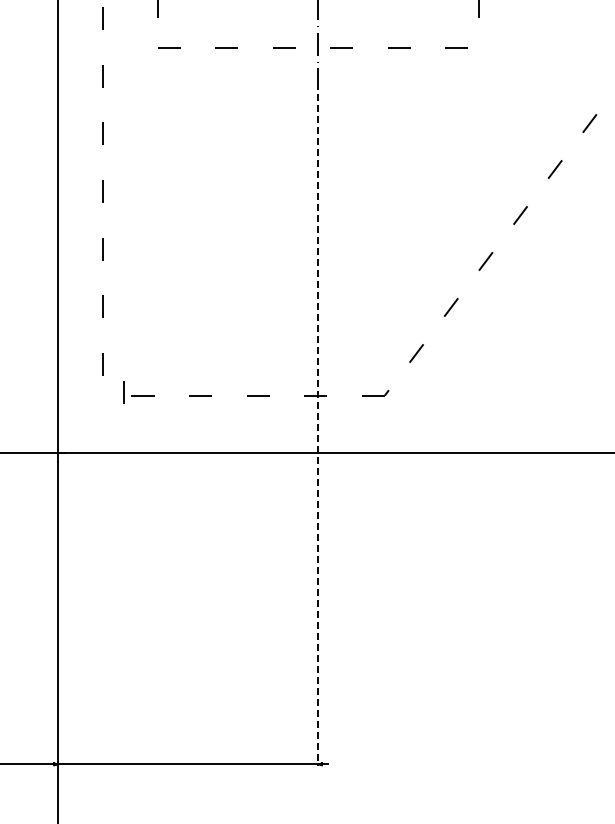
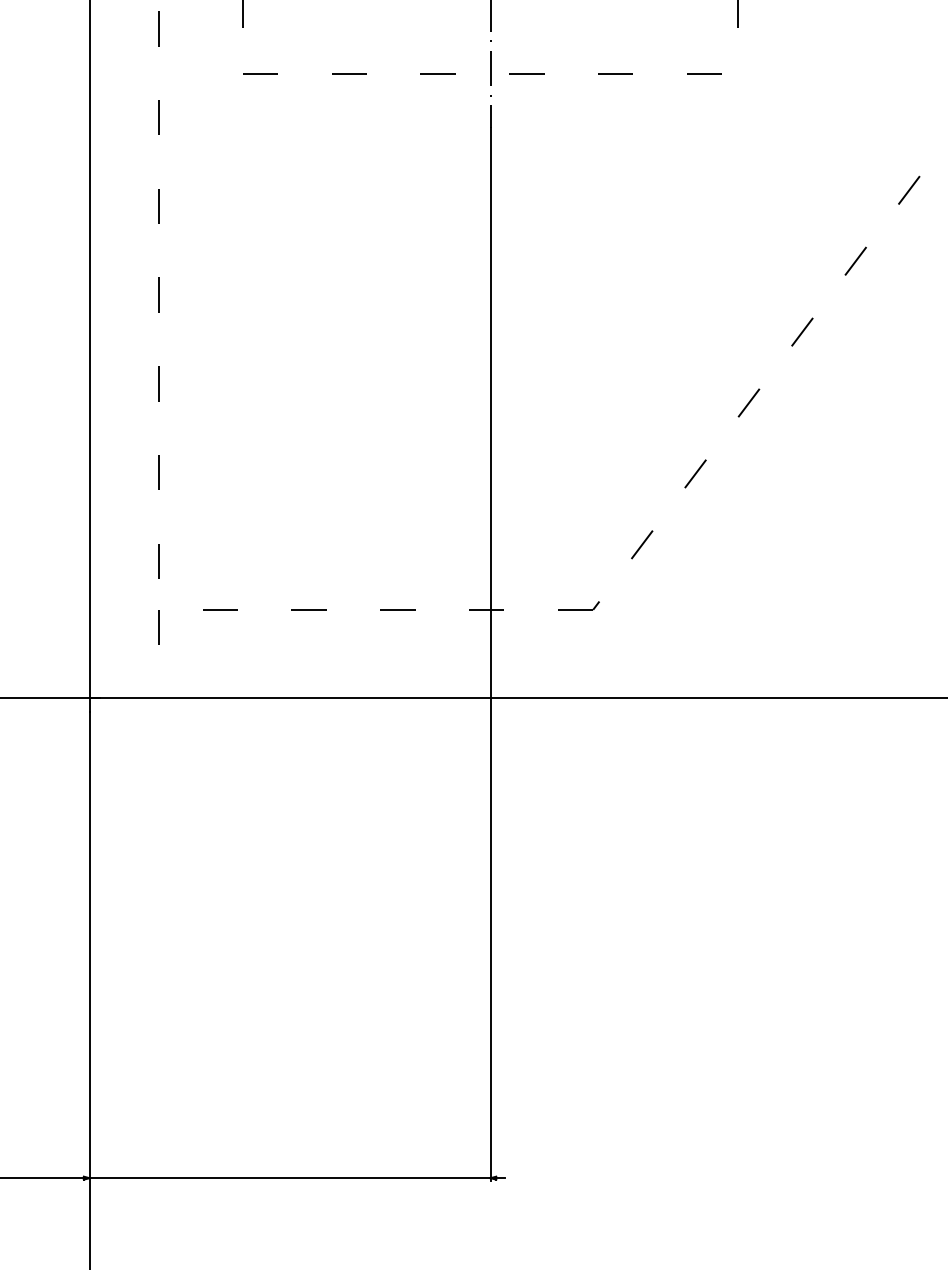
line: (123, 392) -> (158, 628), moved
line: (318, 424) -> (490, 654), dashed -> solid

